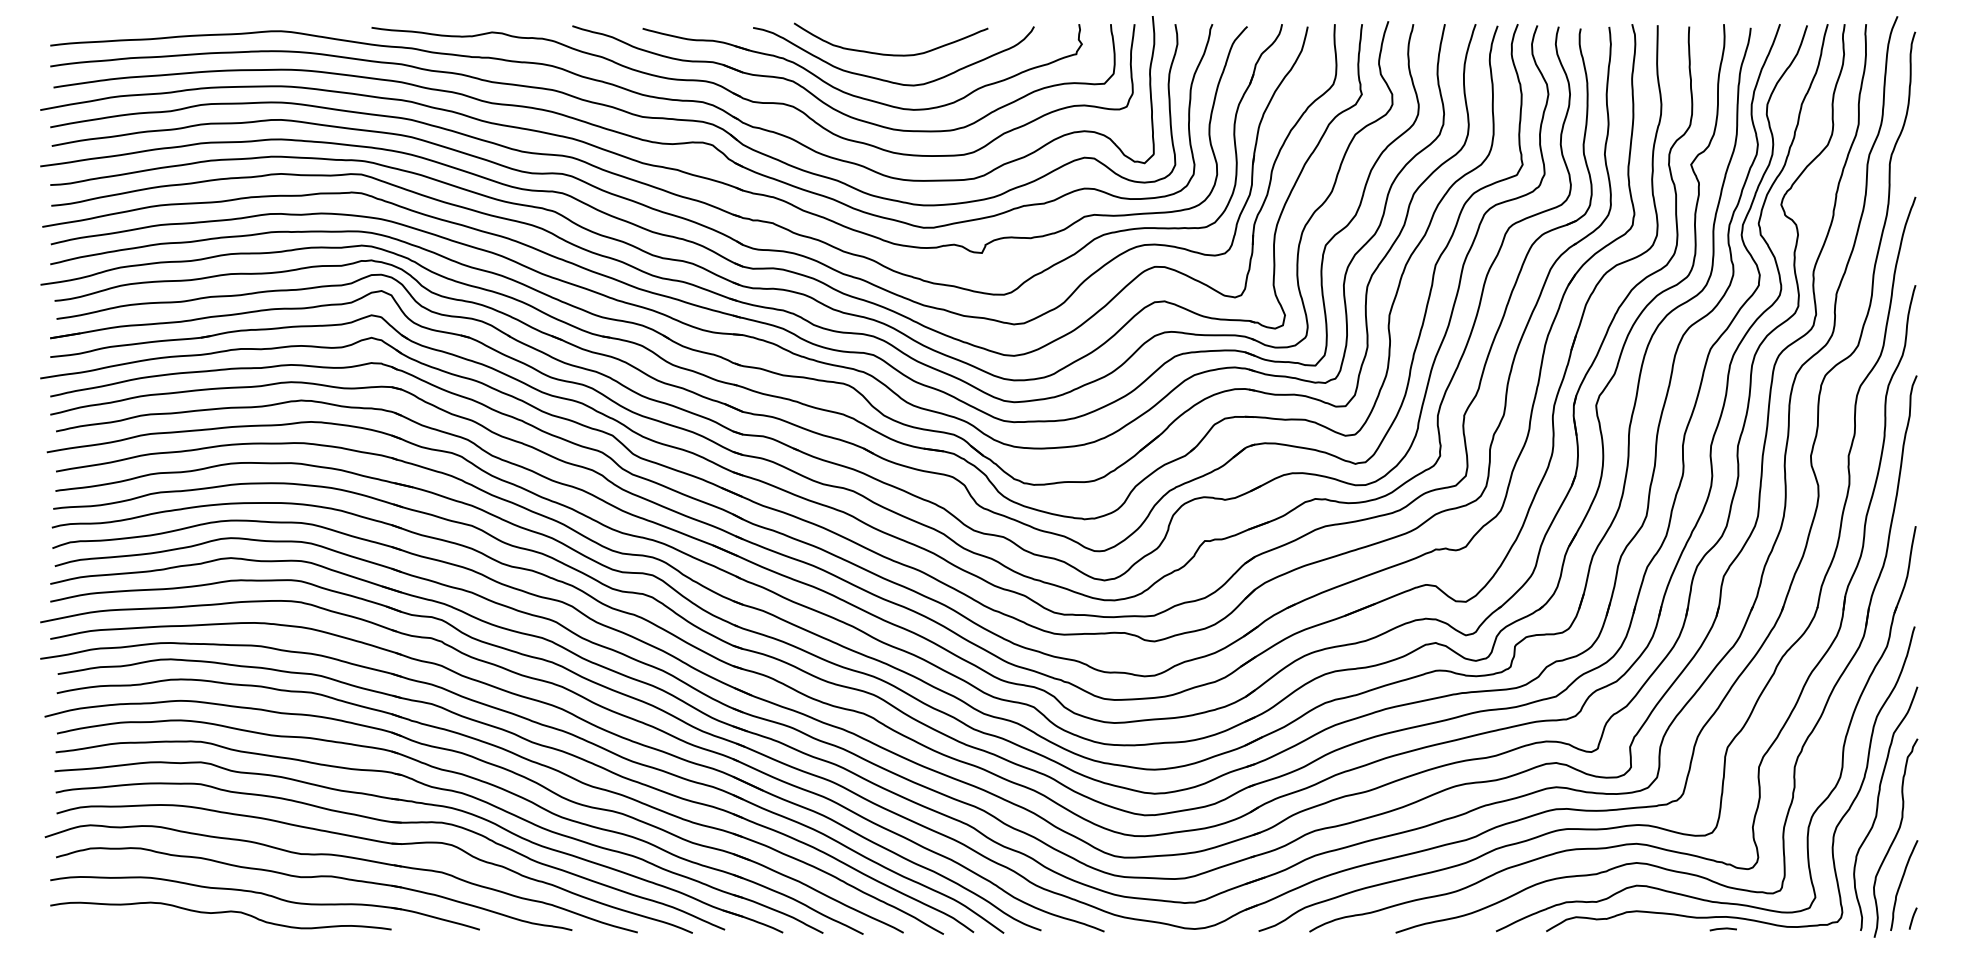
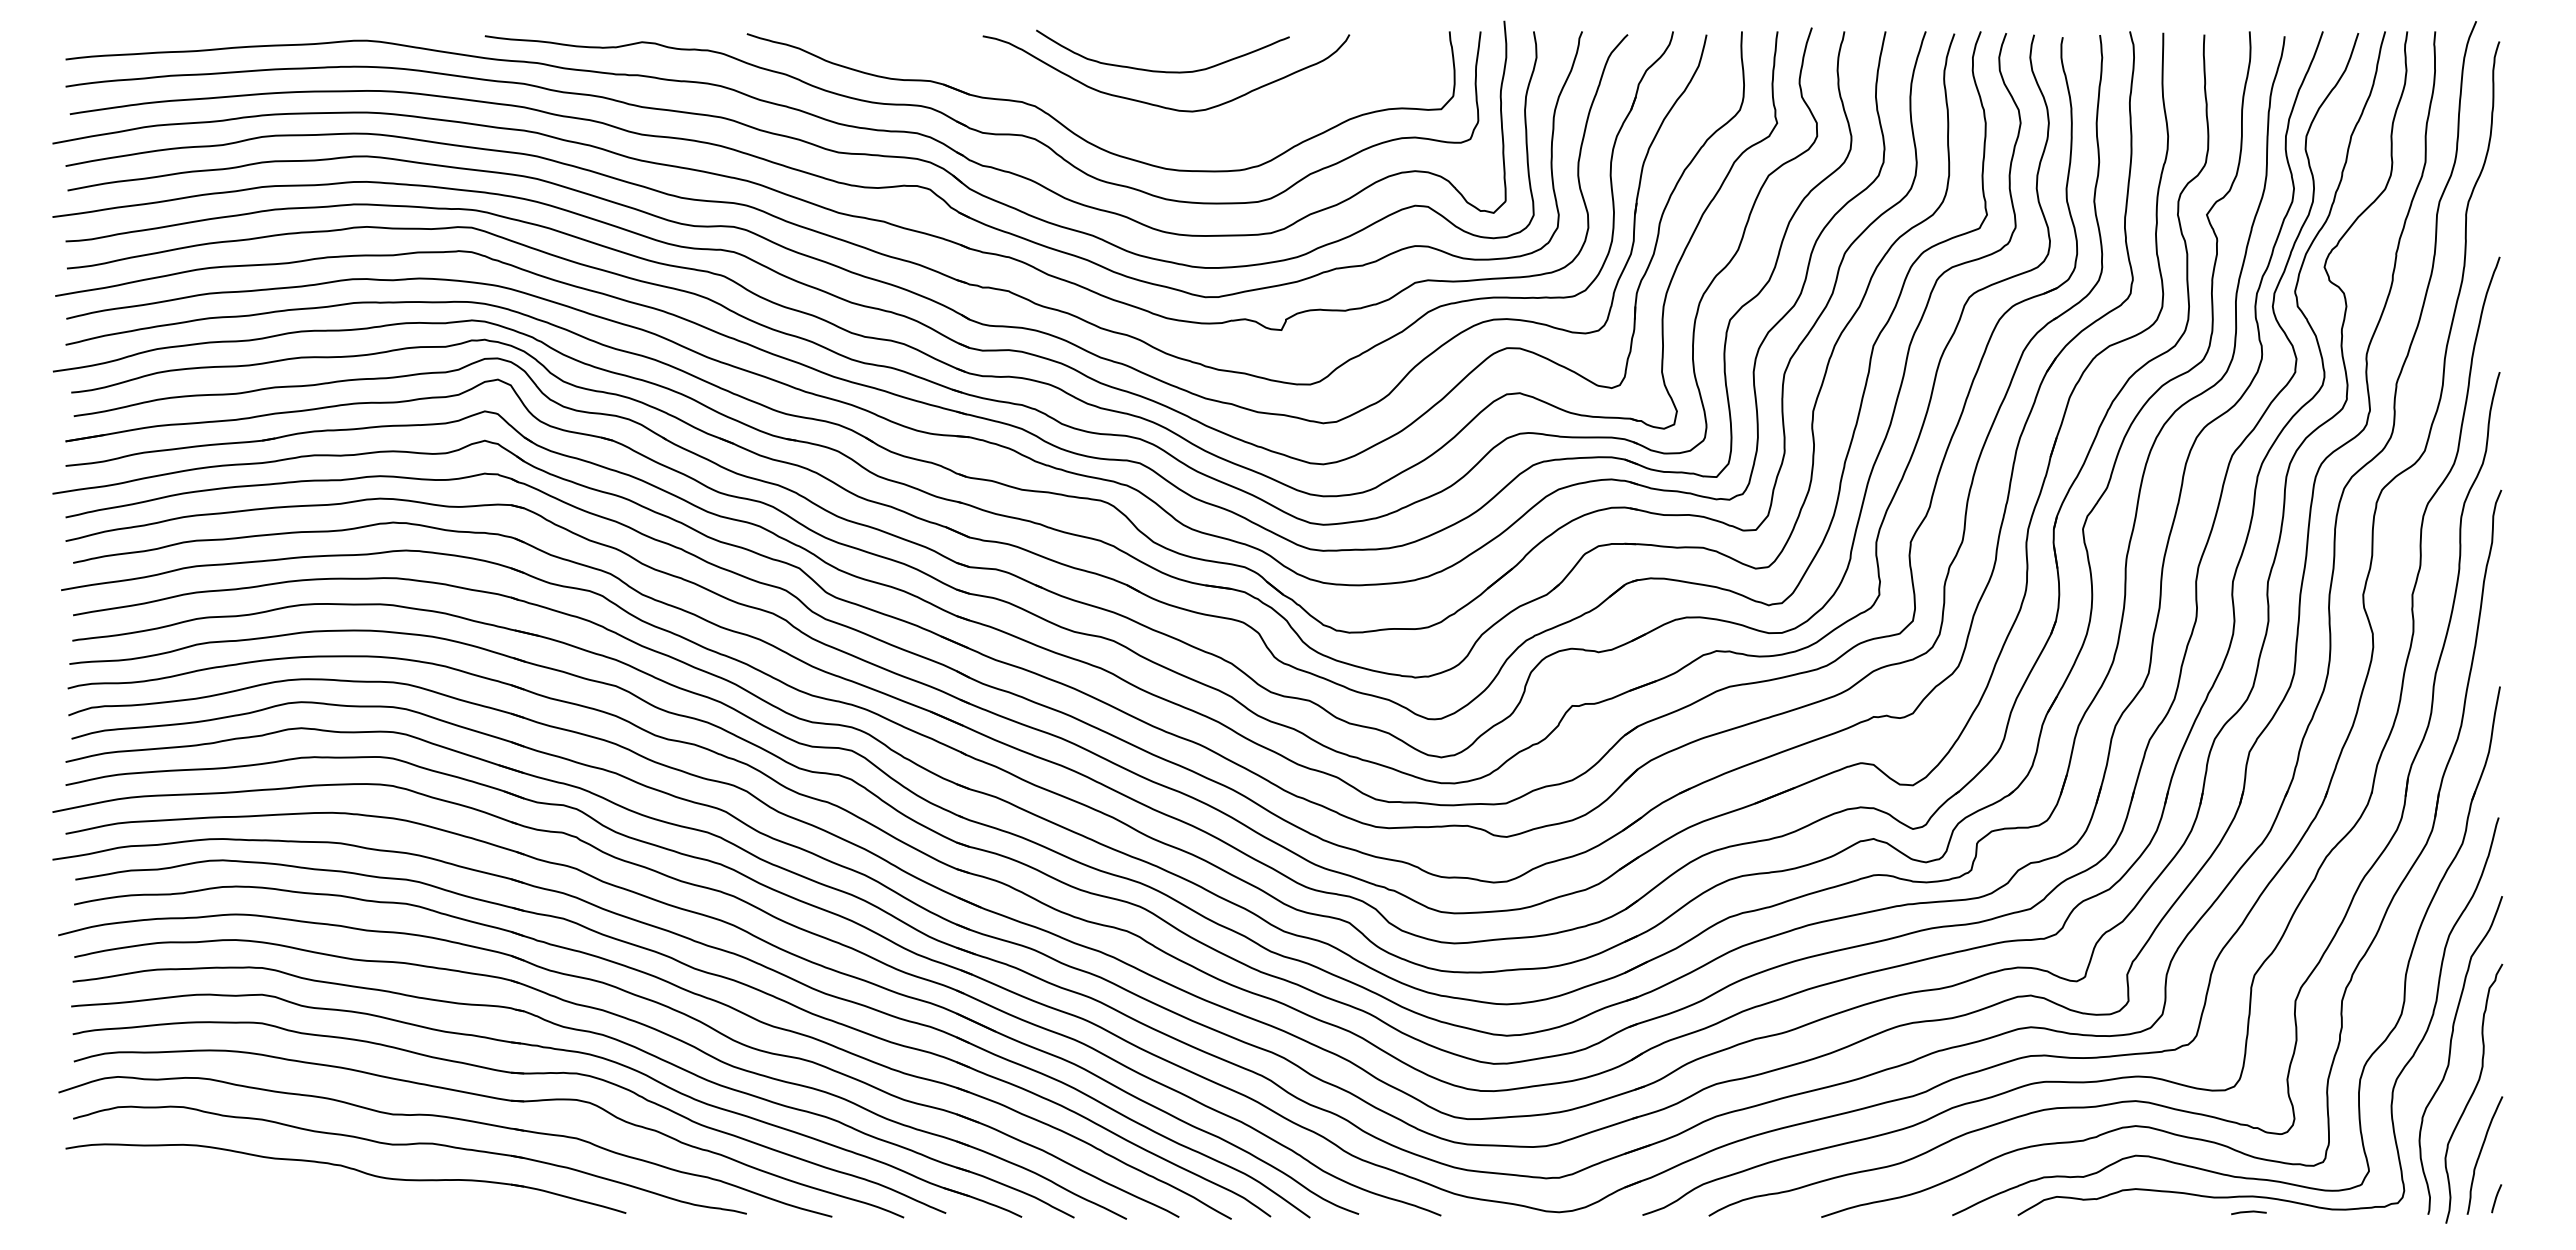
part: (853, 94) -> (1113, 123), removed
curve: (221, 913) -> (288, 1191), removed

